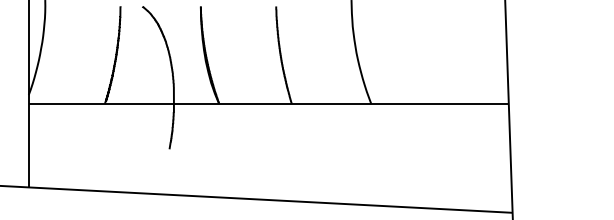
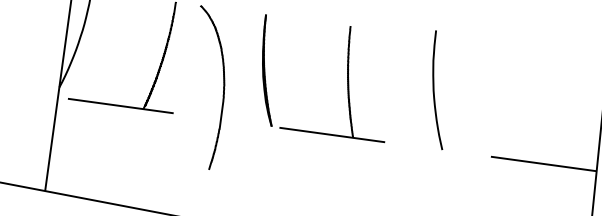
line: (268, 103) -> (327, 133), solid -> dashed

